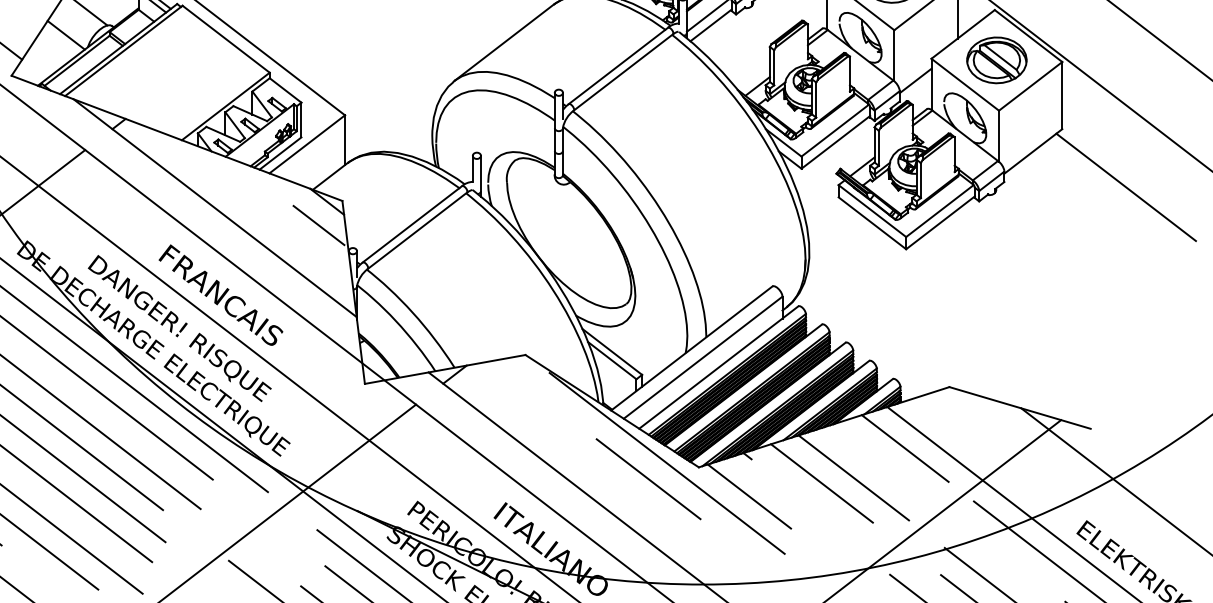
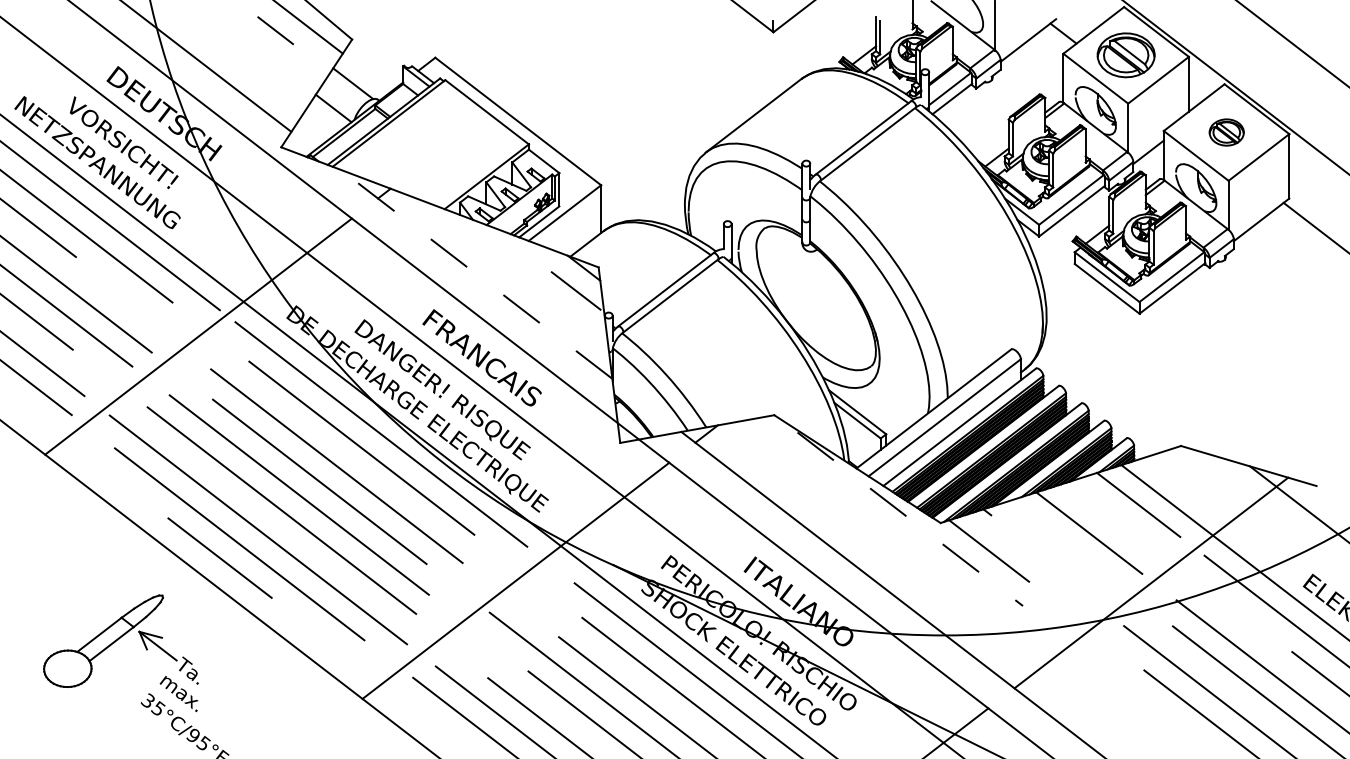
part: (996, 60) -> (1226, 132), size x0.6
line: (215, 208) -> (476, 274), solid -> dashed
line: (667, 463) -> (910, 519), solid -> dashed
line: (648, 479) -> (892, 534), removed
line: (821, 483) -> (1058, 538), removed

